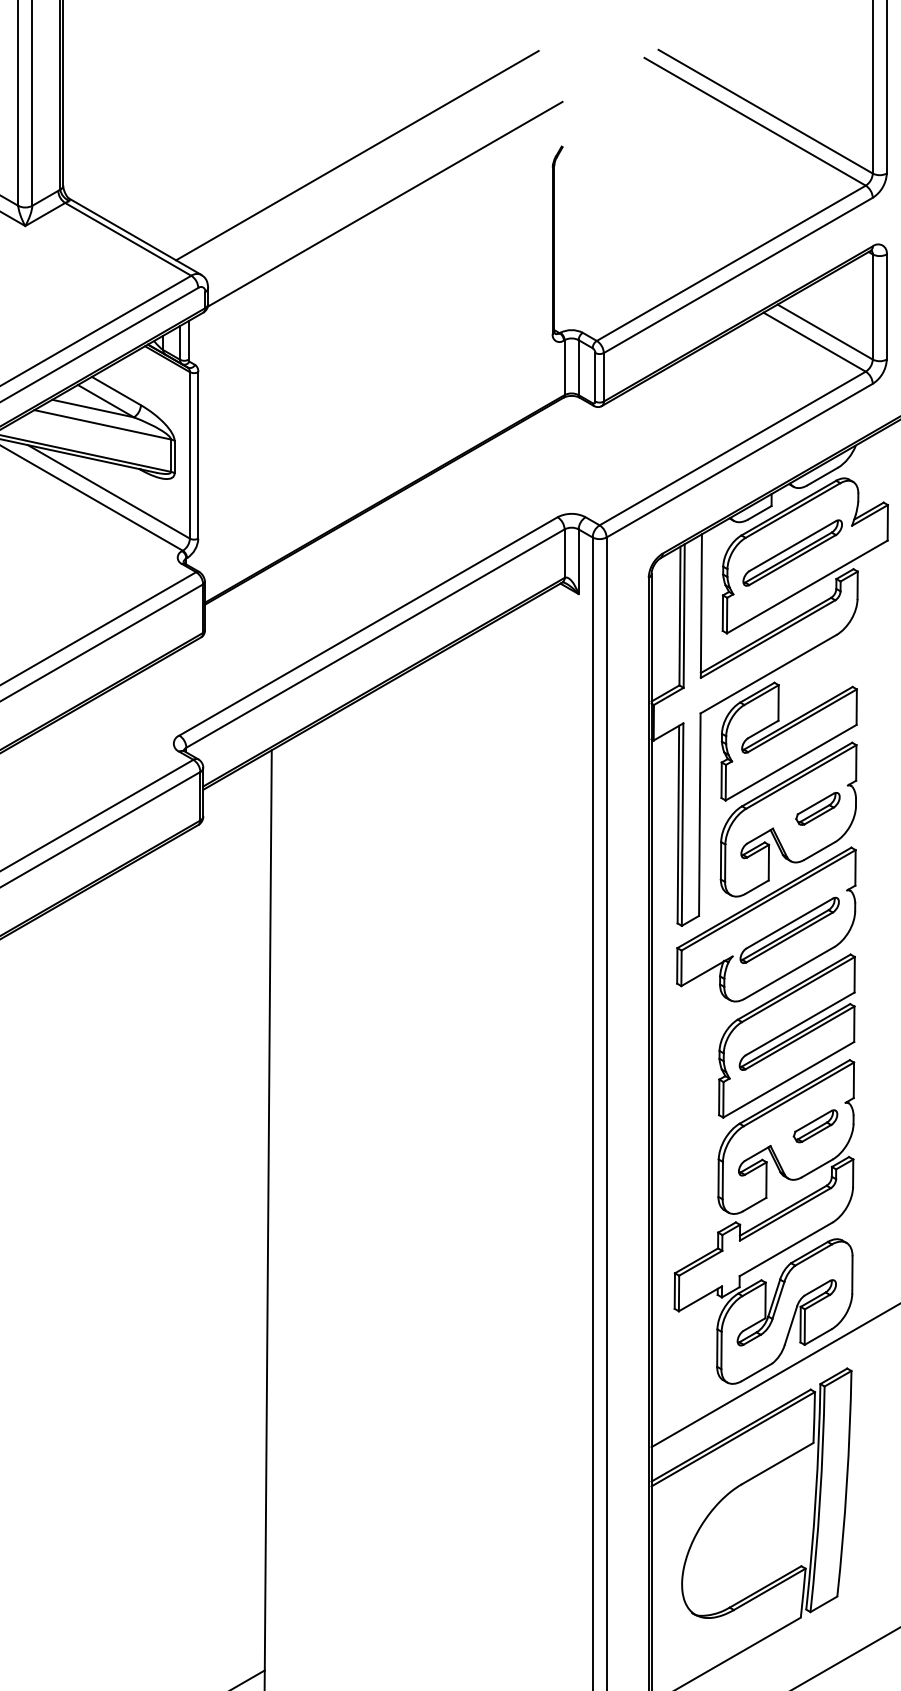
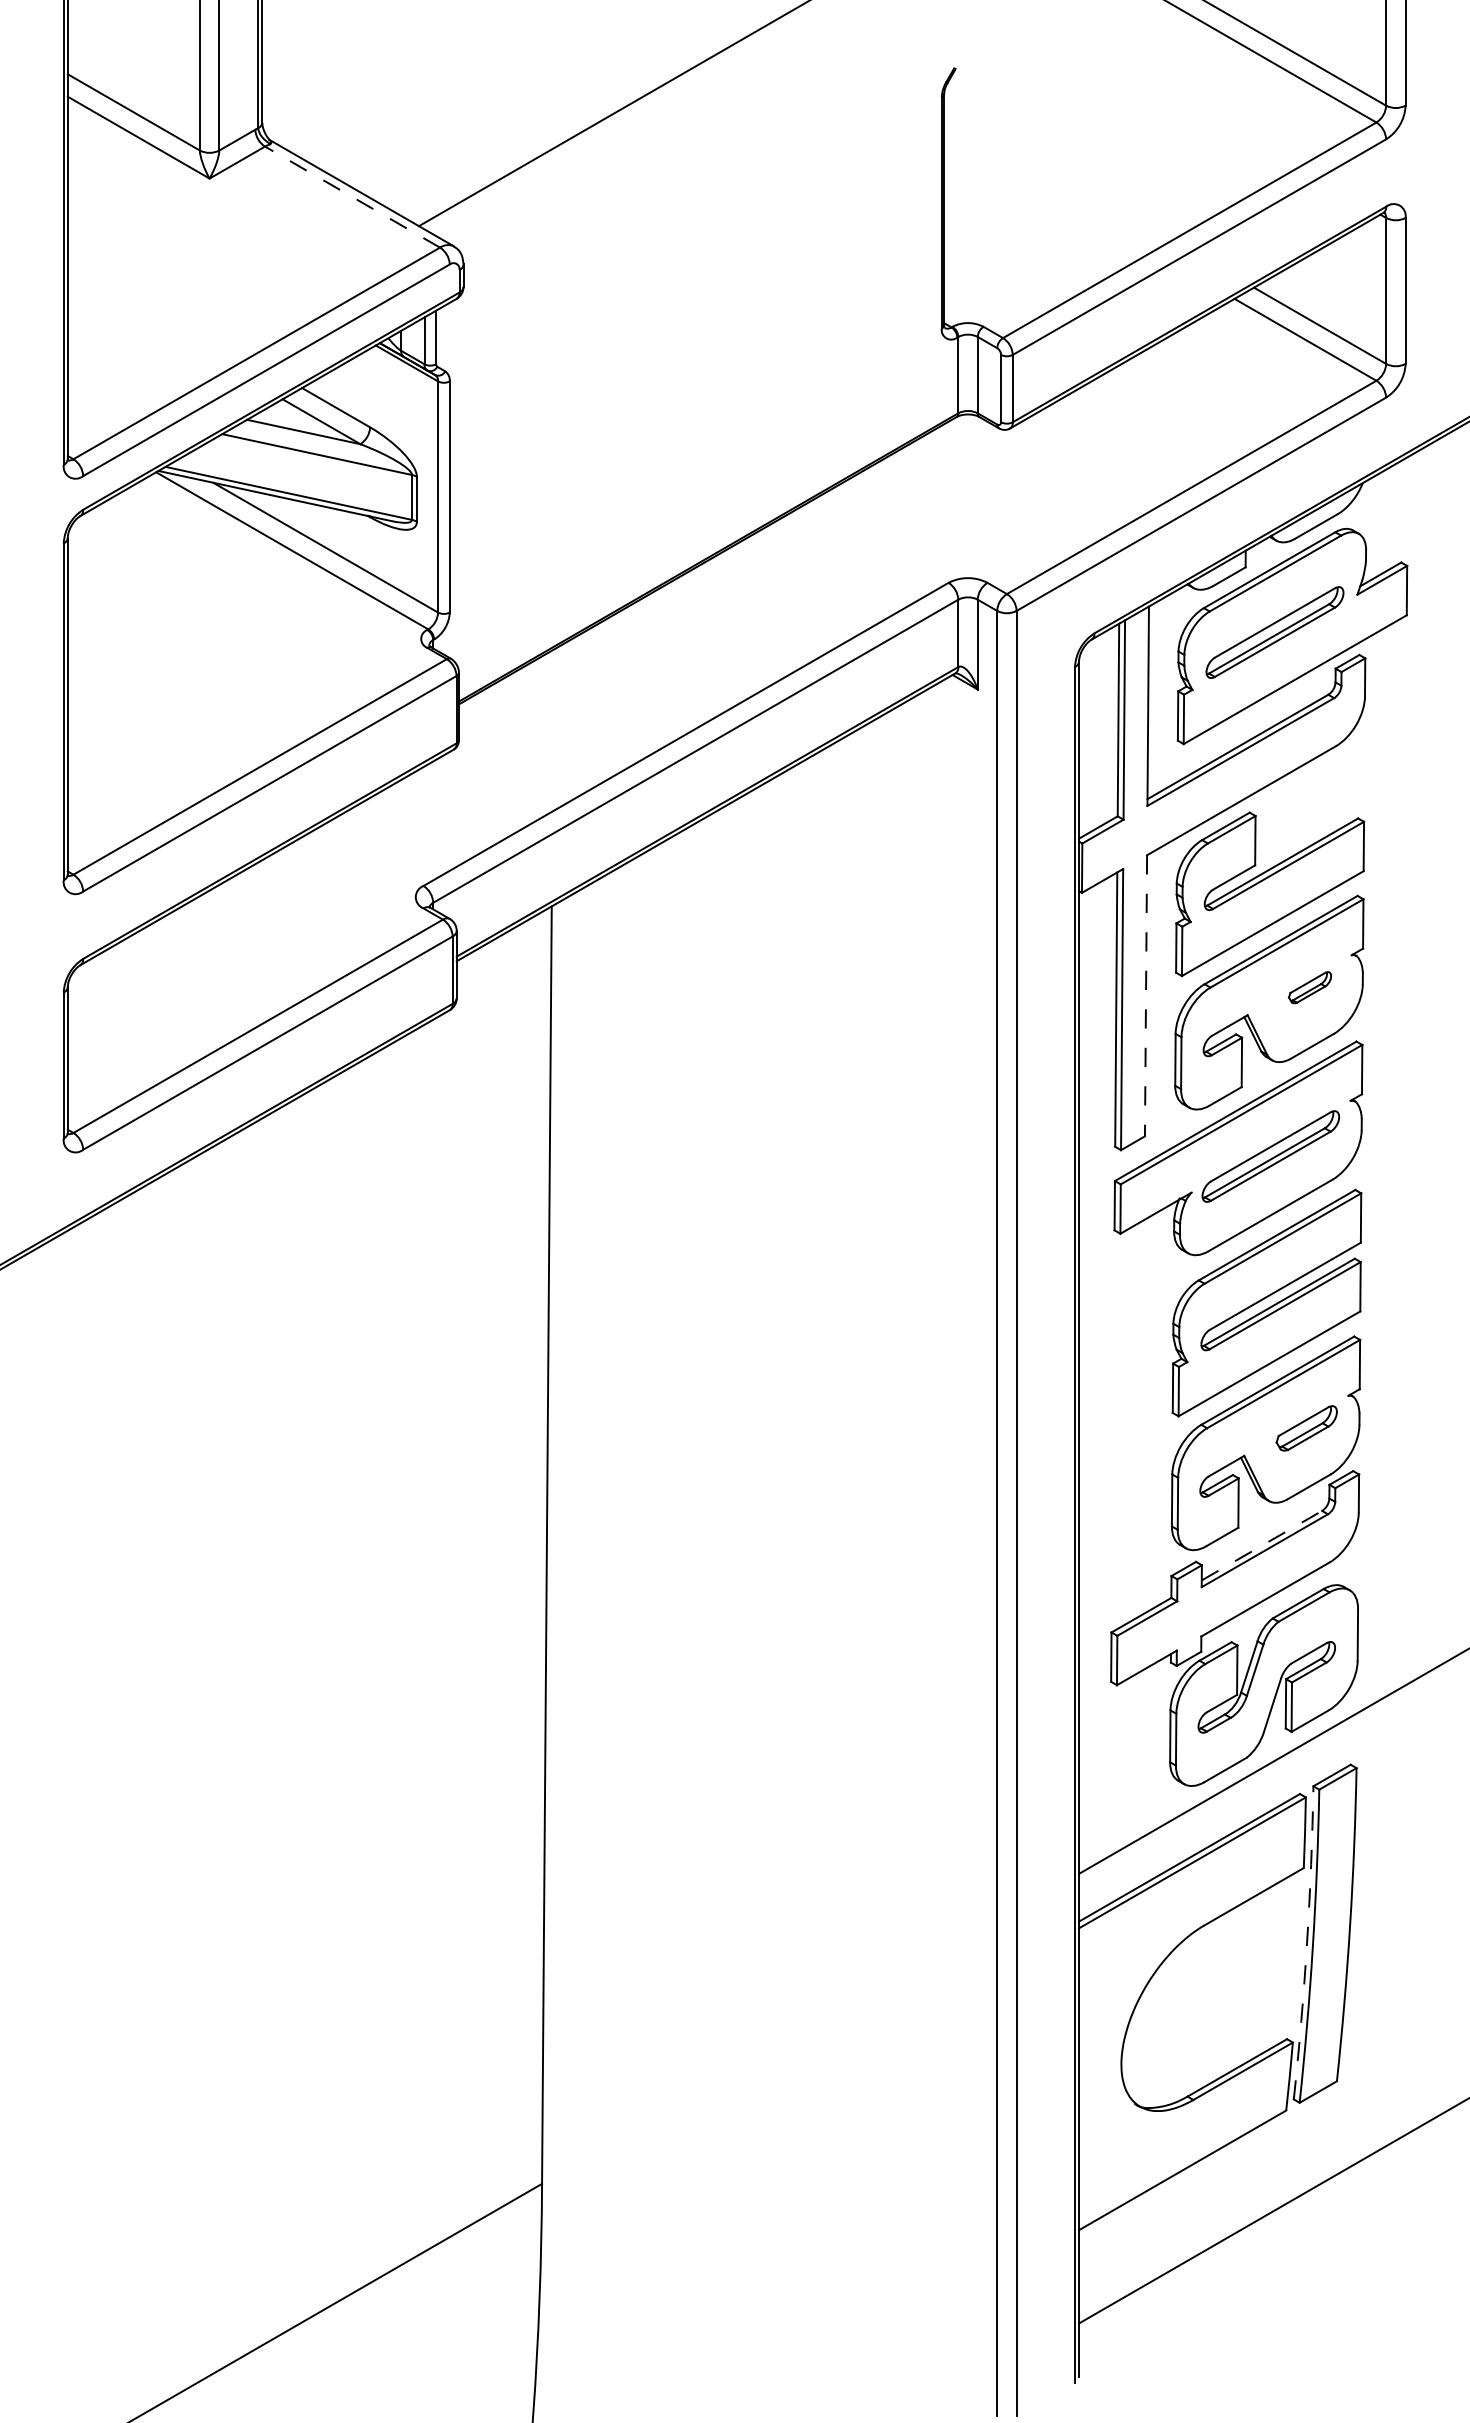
line: (385, 204) -> (709, 148), removed
line: (128, 238) -> (352, 196), solid -> dashed
part: (817, 808) -> (1309, 987), size x0.7
line: (700, 814) -> (1146, 995), solid -> dashed
line: (783, 1210) -> (1262, 1545), solid -> dashed
arc: (816, 1497) -> (1307, 1943), solid -> dashed

